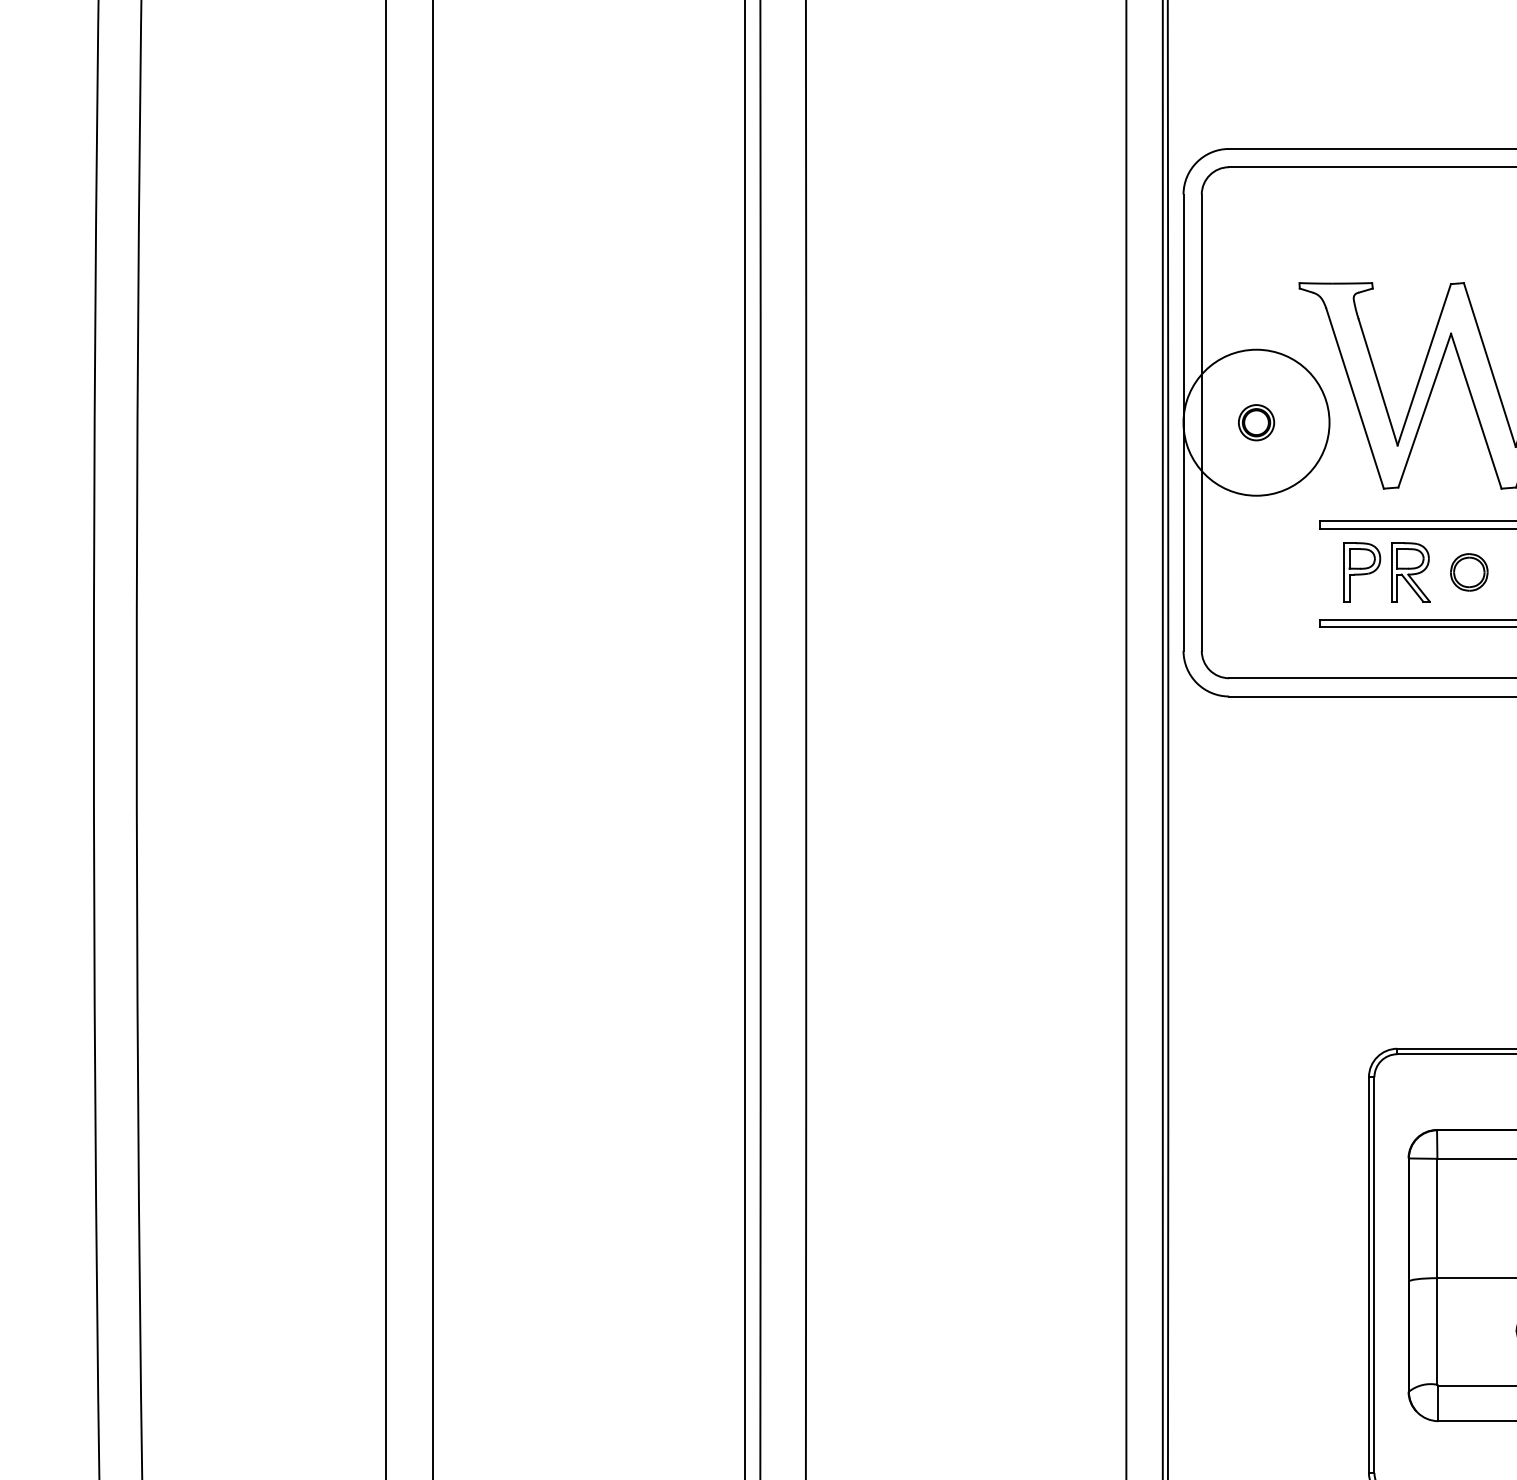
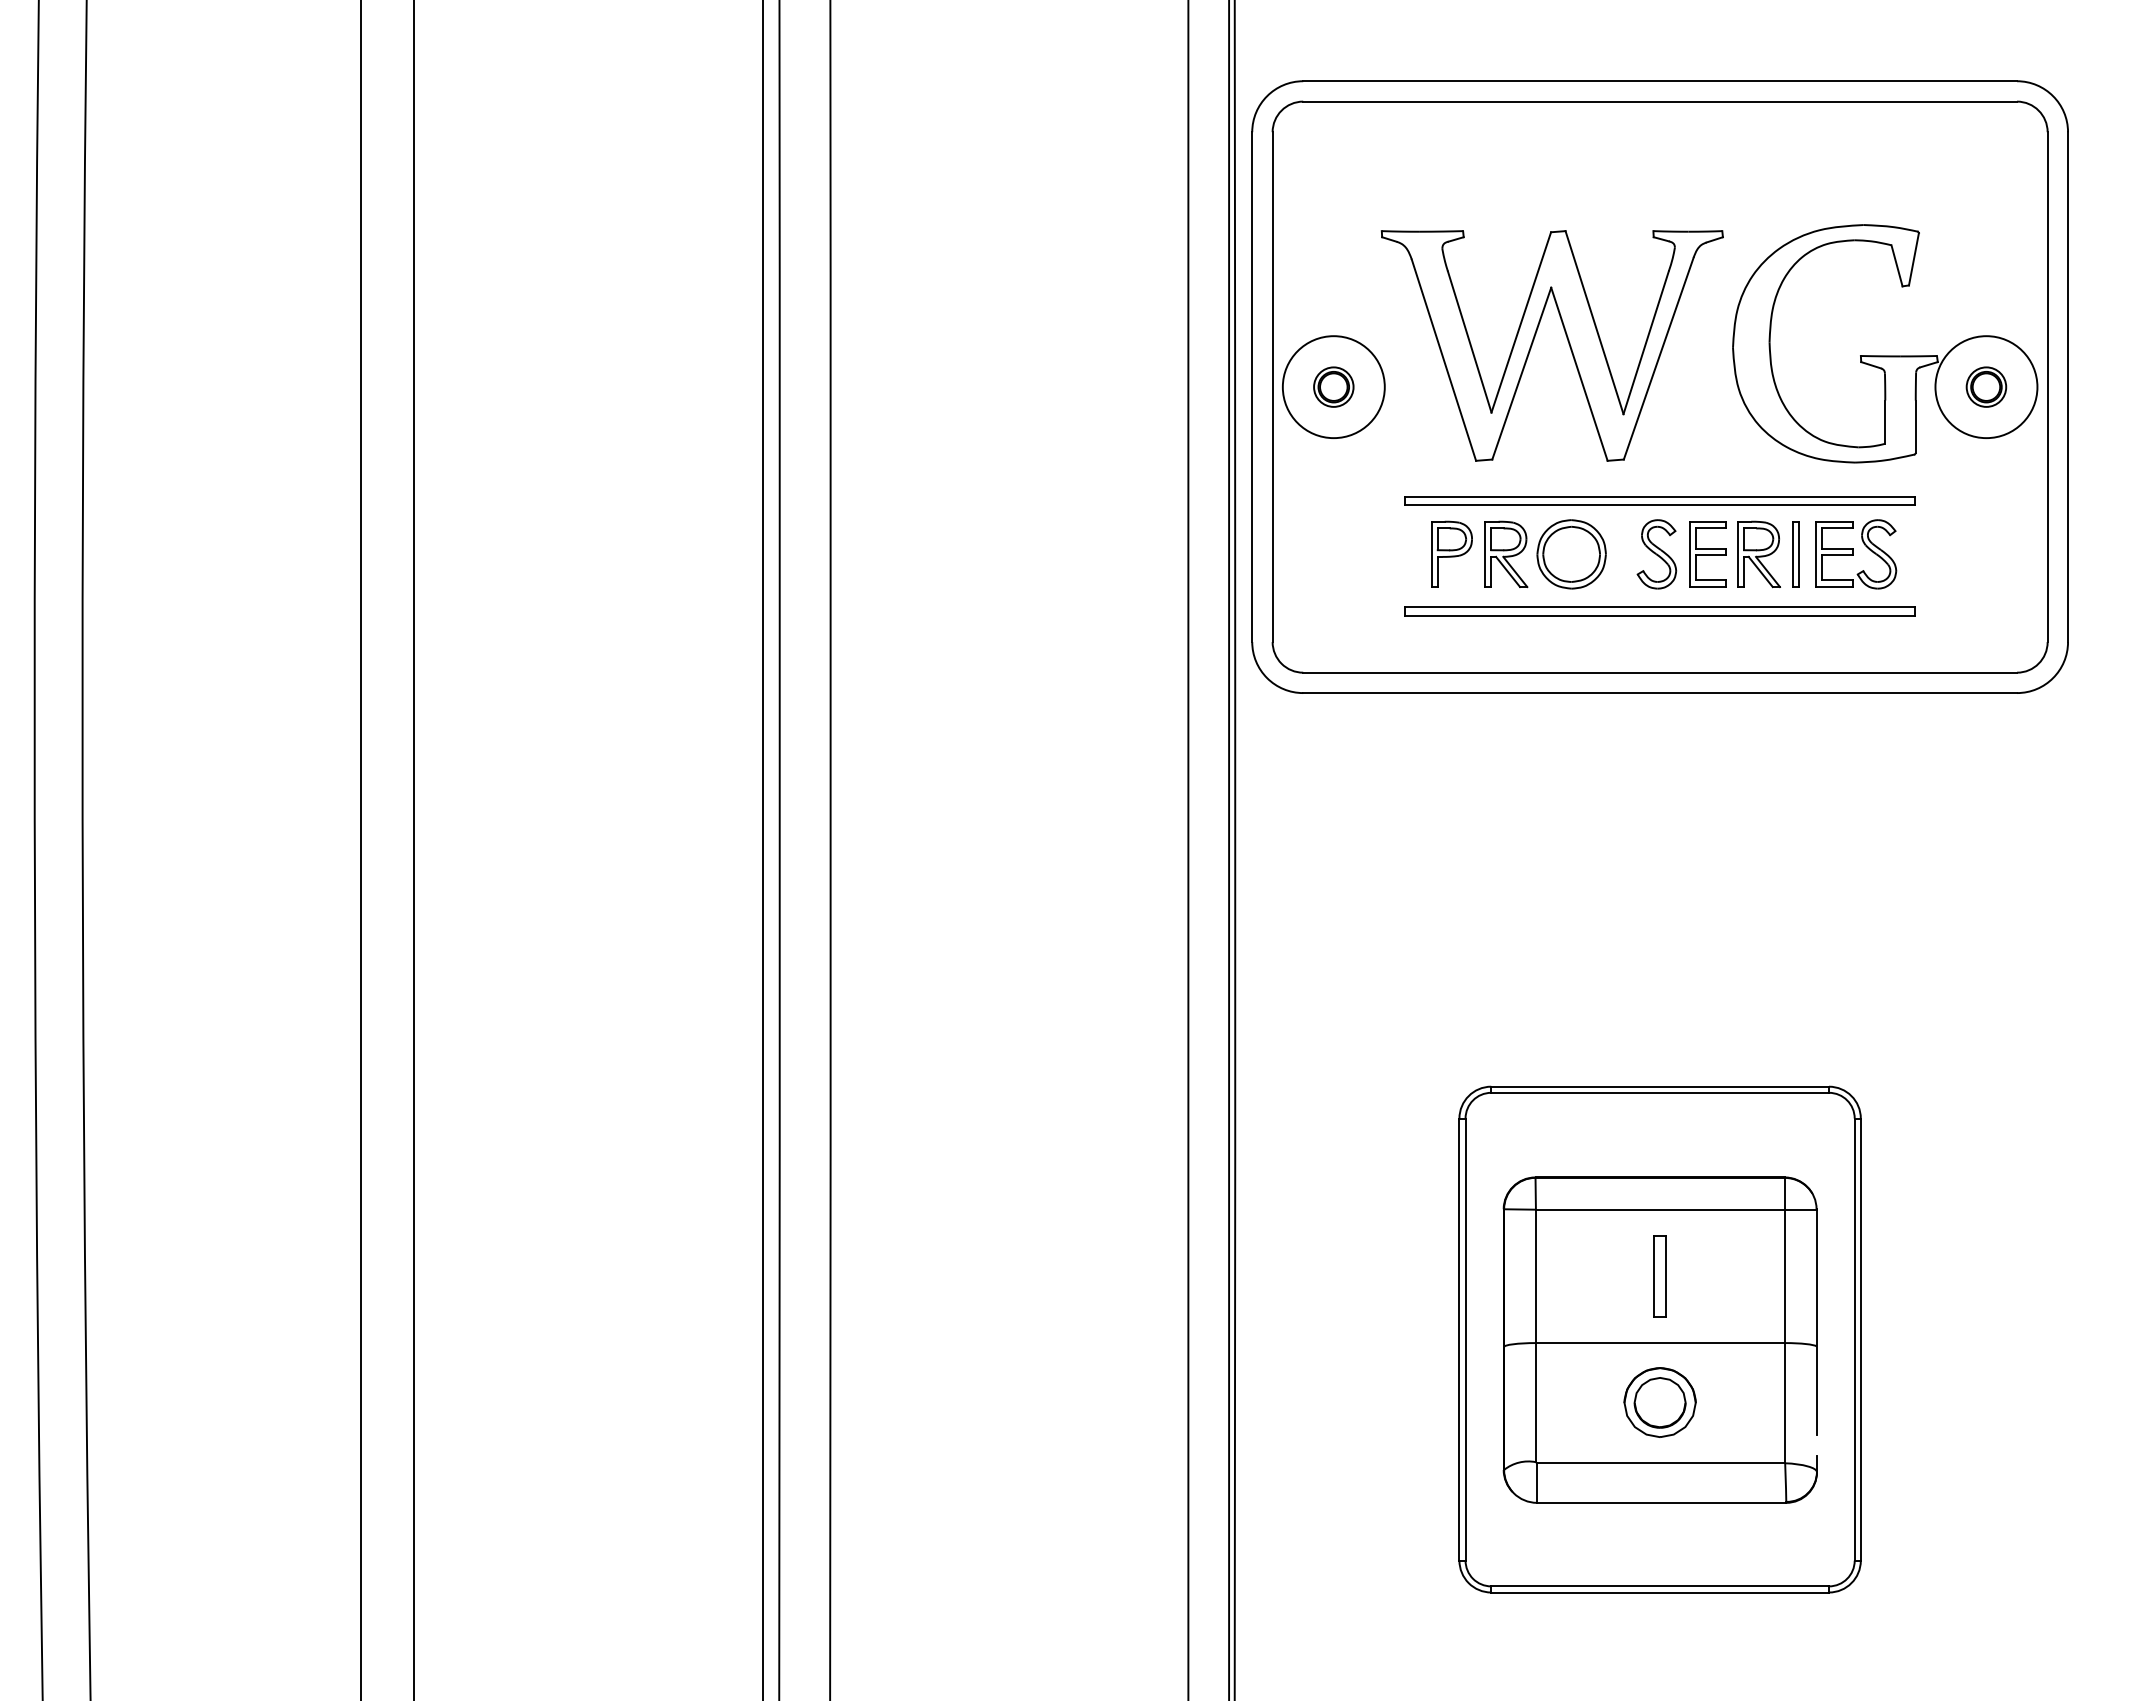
circle: (1256, 423) -> (1333, 387), size x0.62
part: (1469, 572) -> (1571, 554), size x1.67

